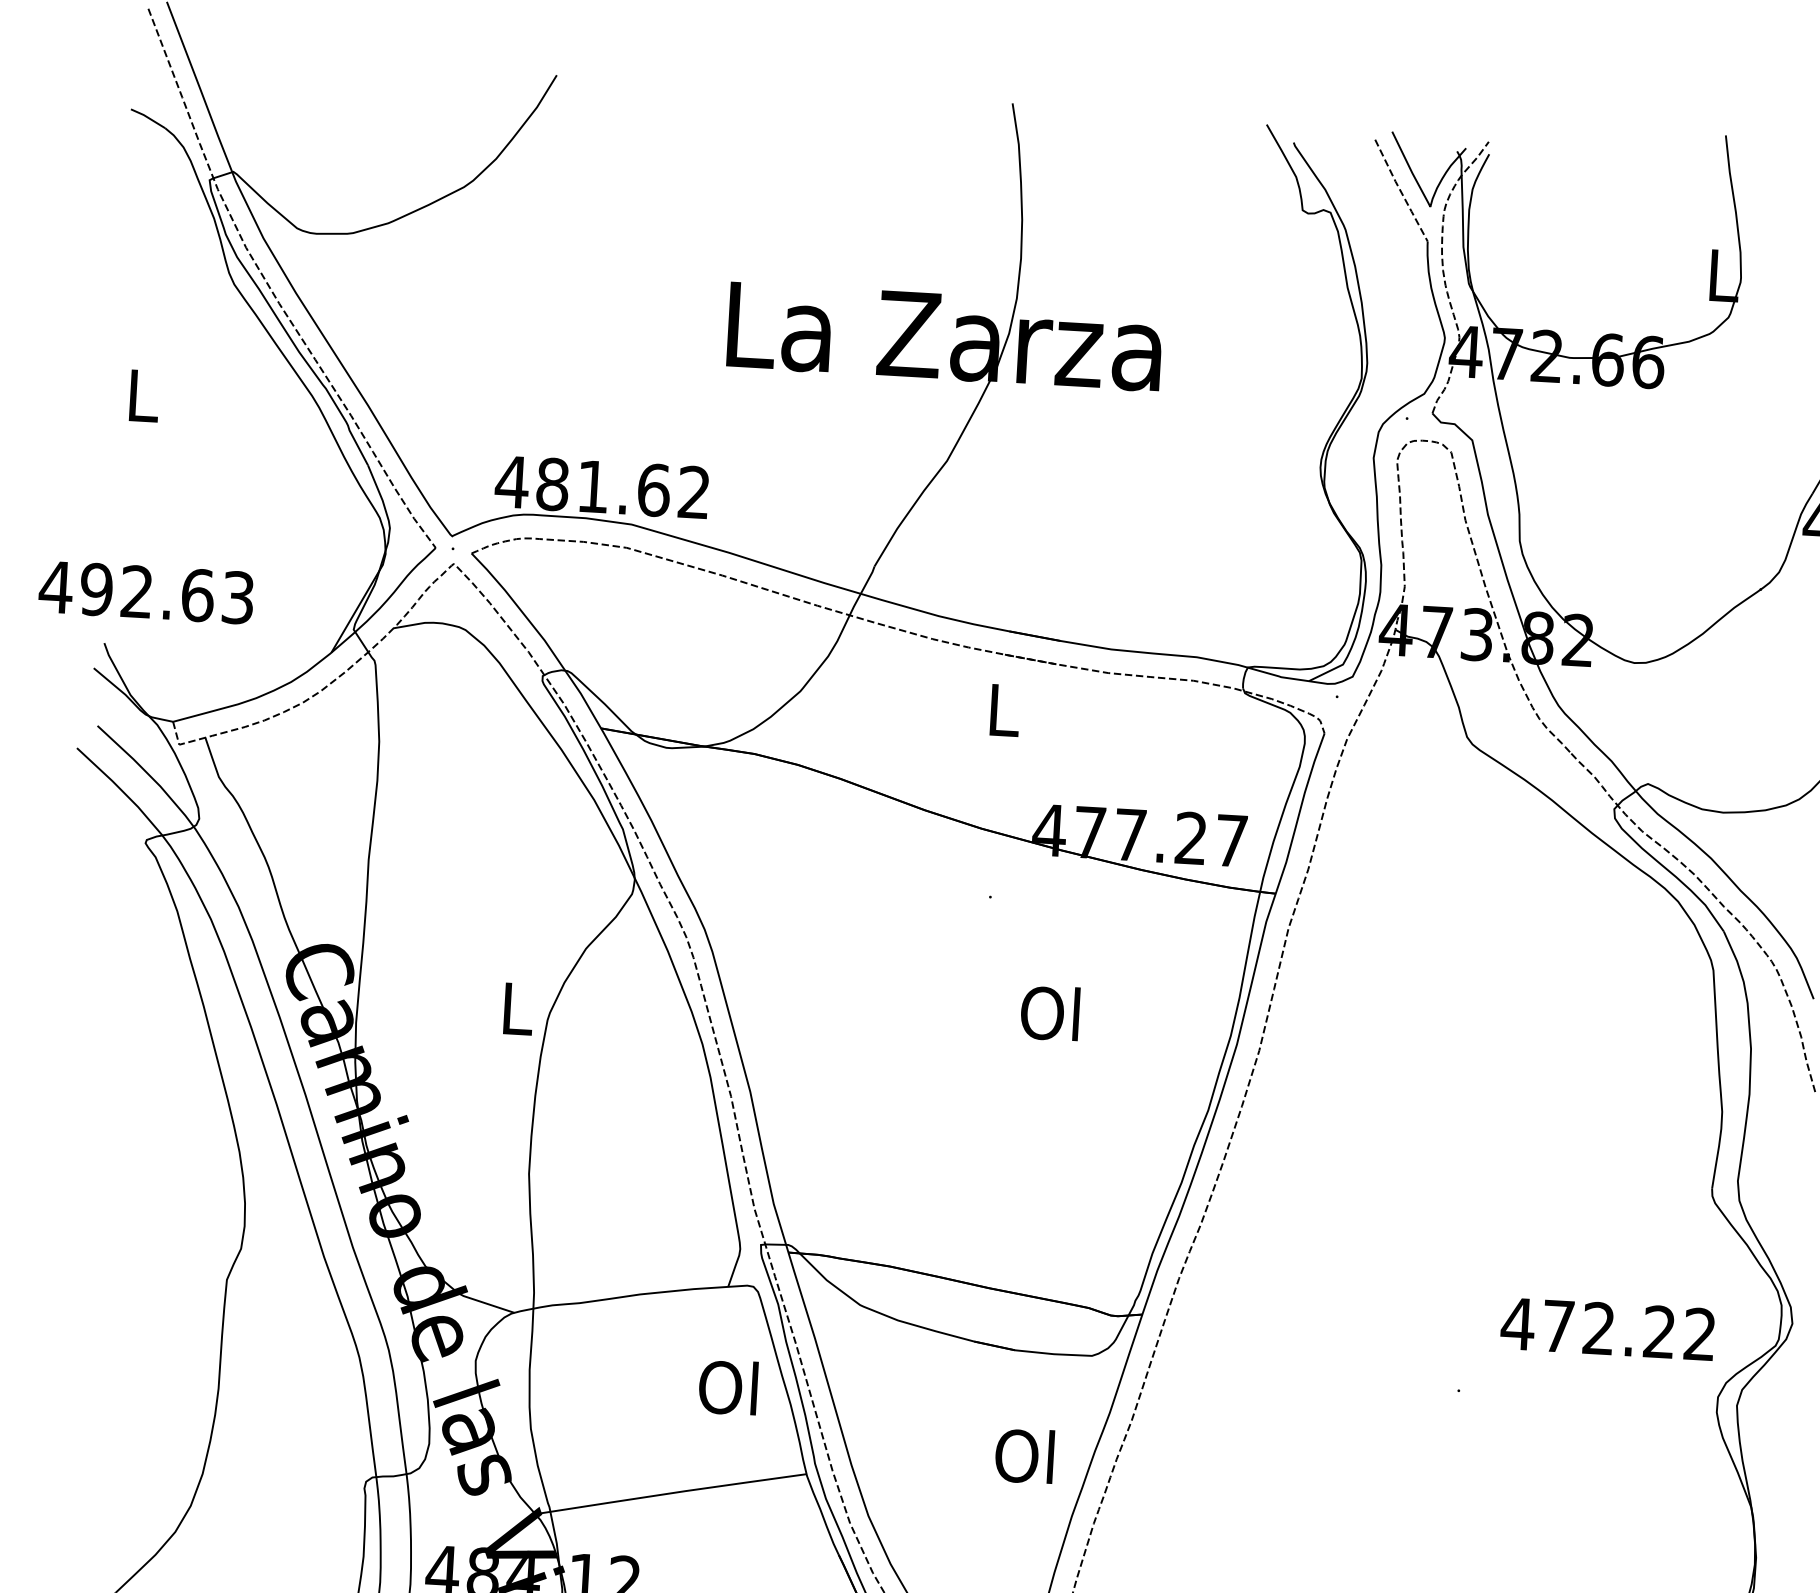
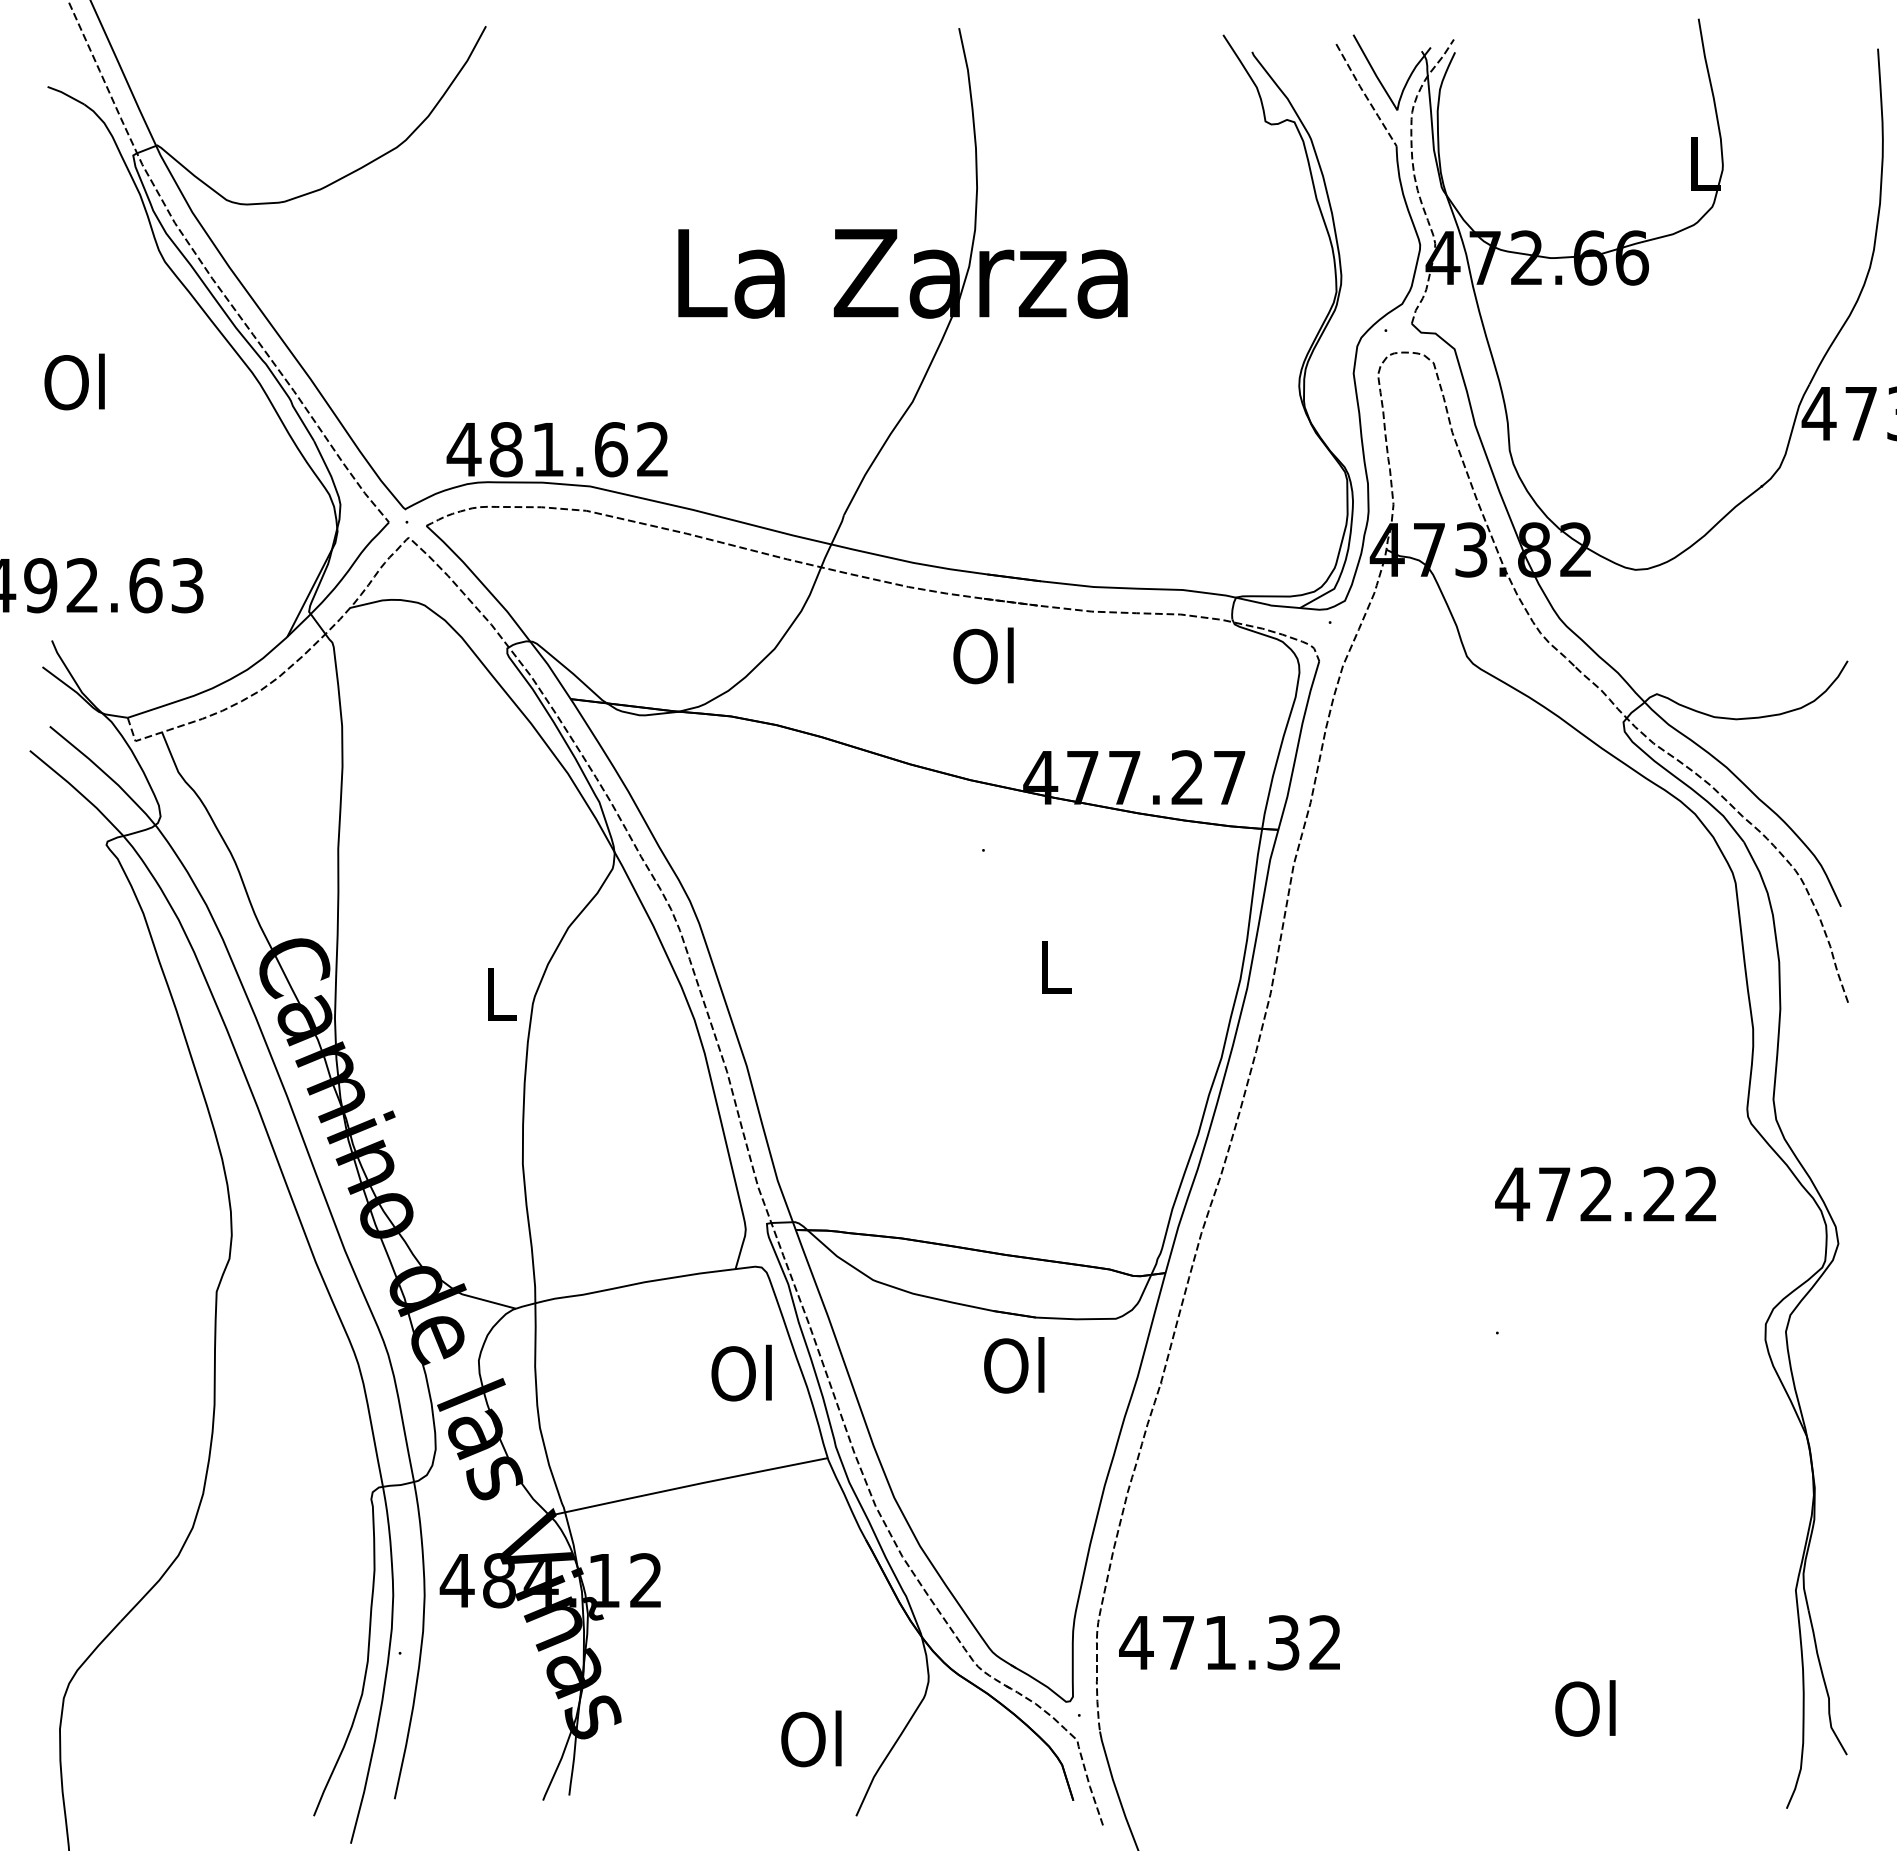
text: (140, 394) -> (74, 381), L -> Ol
text: (1001, 709) -> (983, 655), L -> Ol
text: (1050, 1012) -> (1052, 966), Ol -> L
text: (1607, 1328) -> (1605, 1193), moved
text: (1024, 1456) -> (1014, 1365), moved

